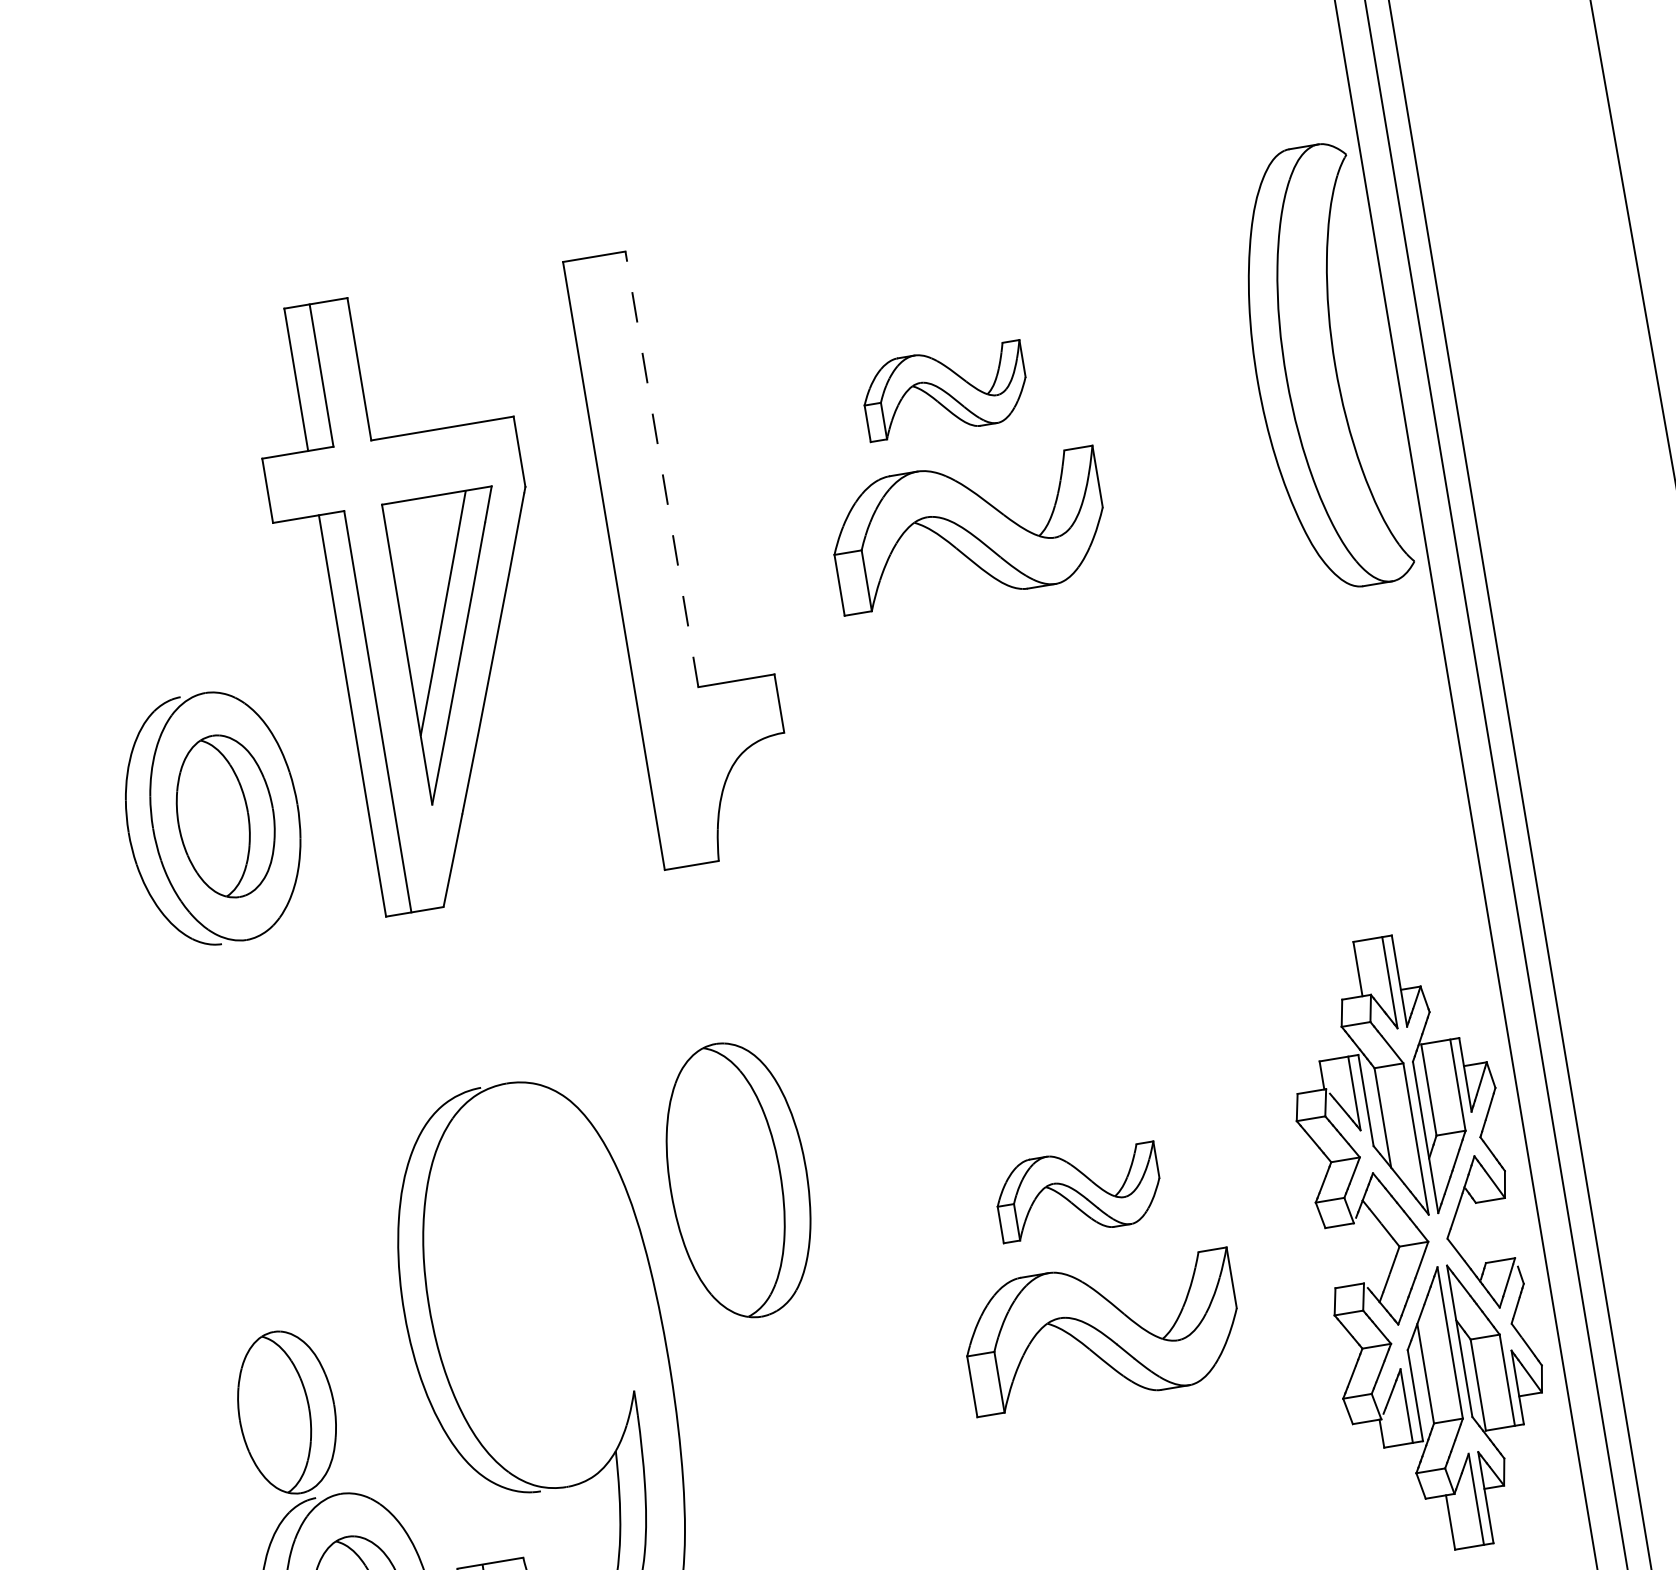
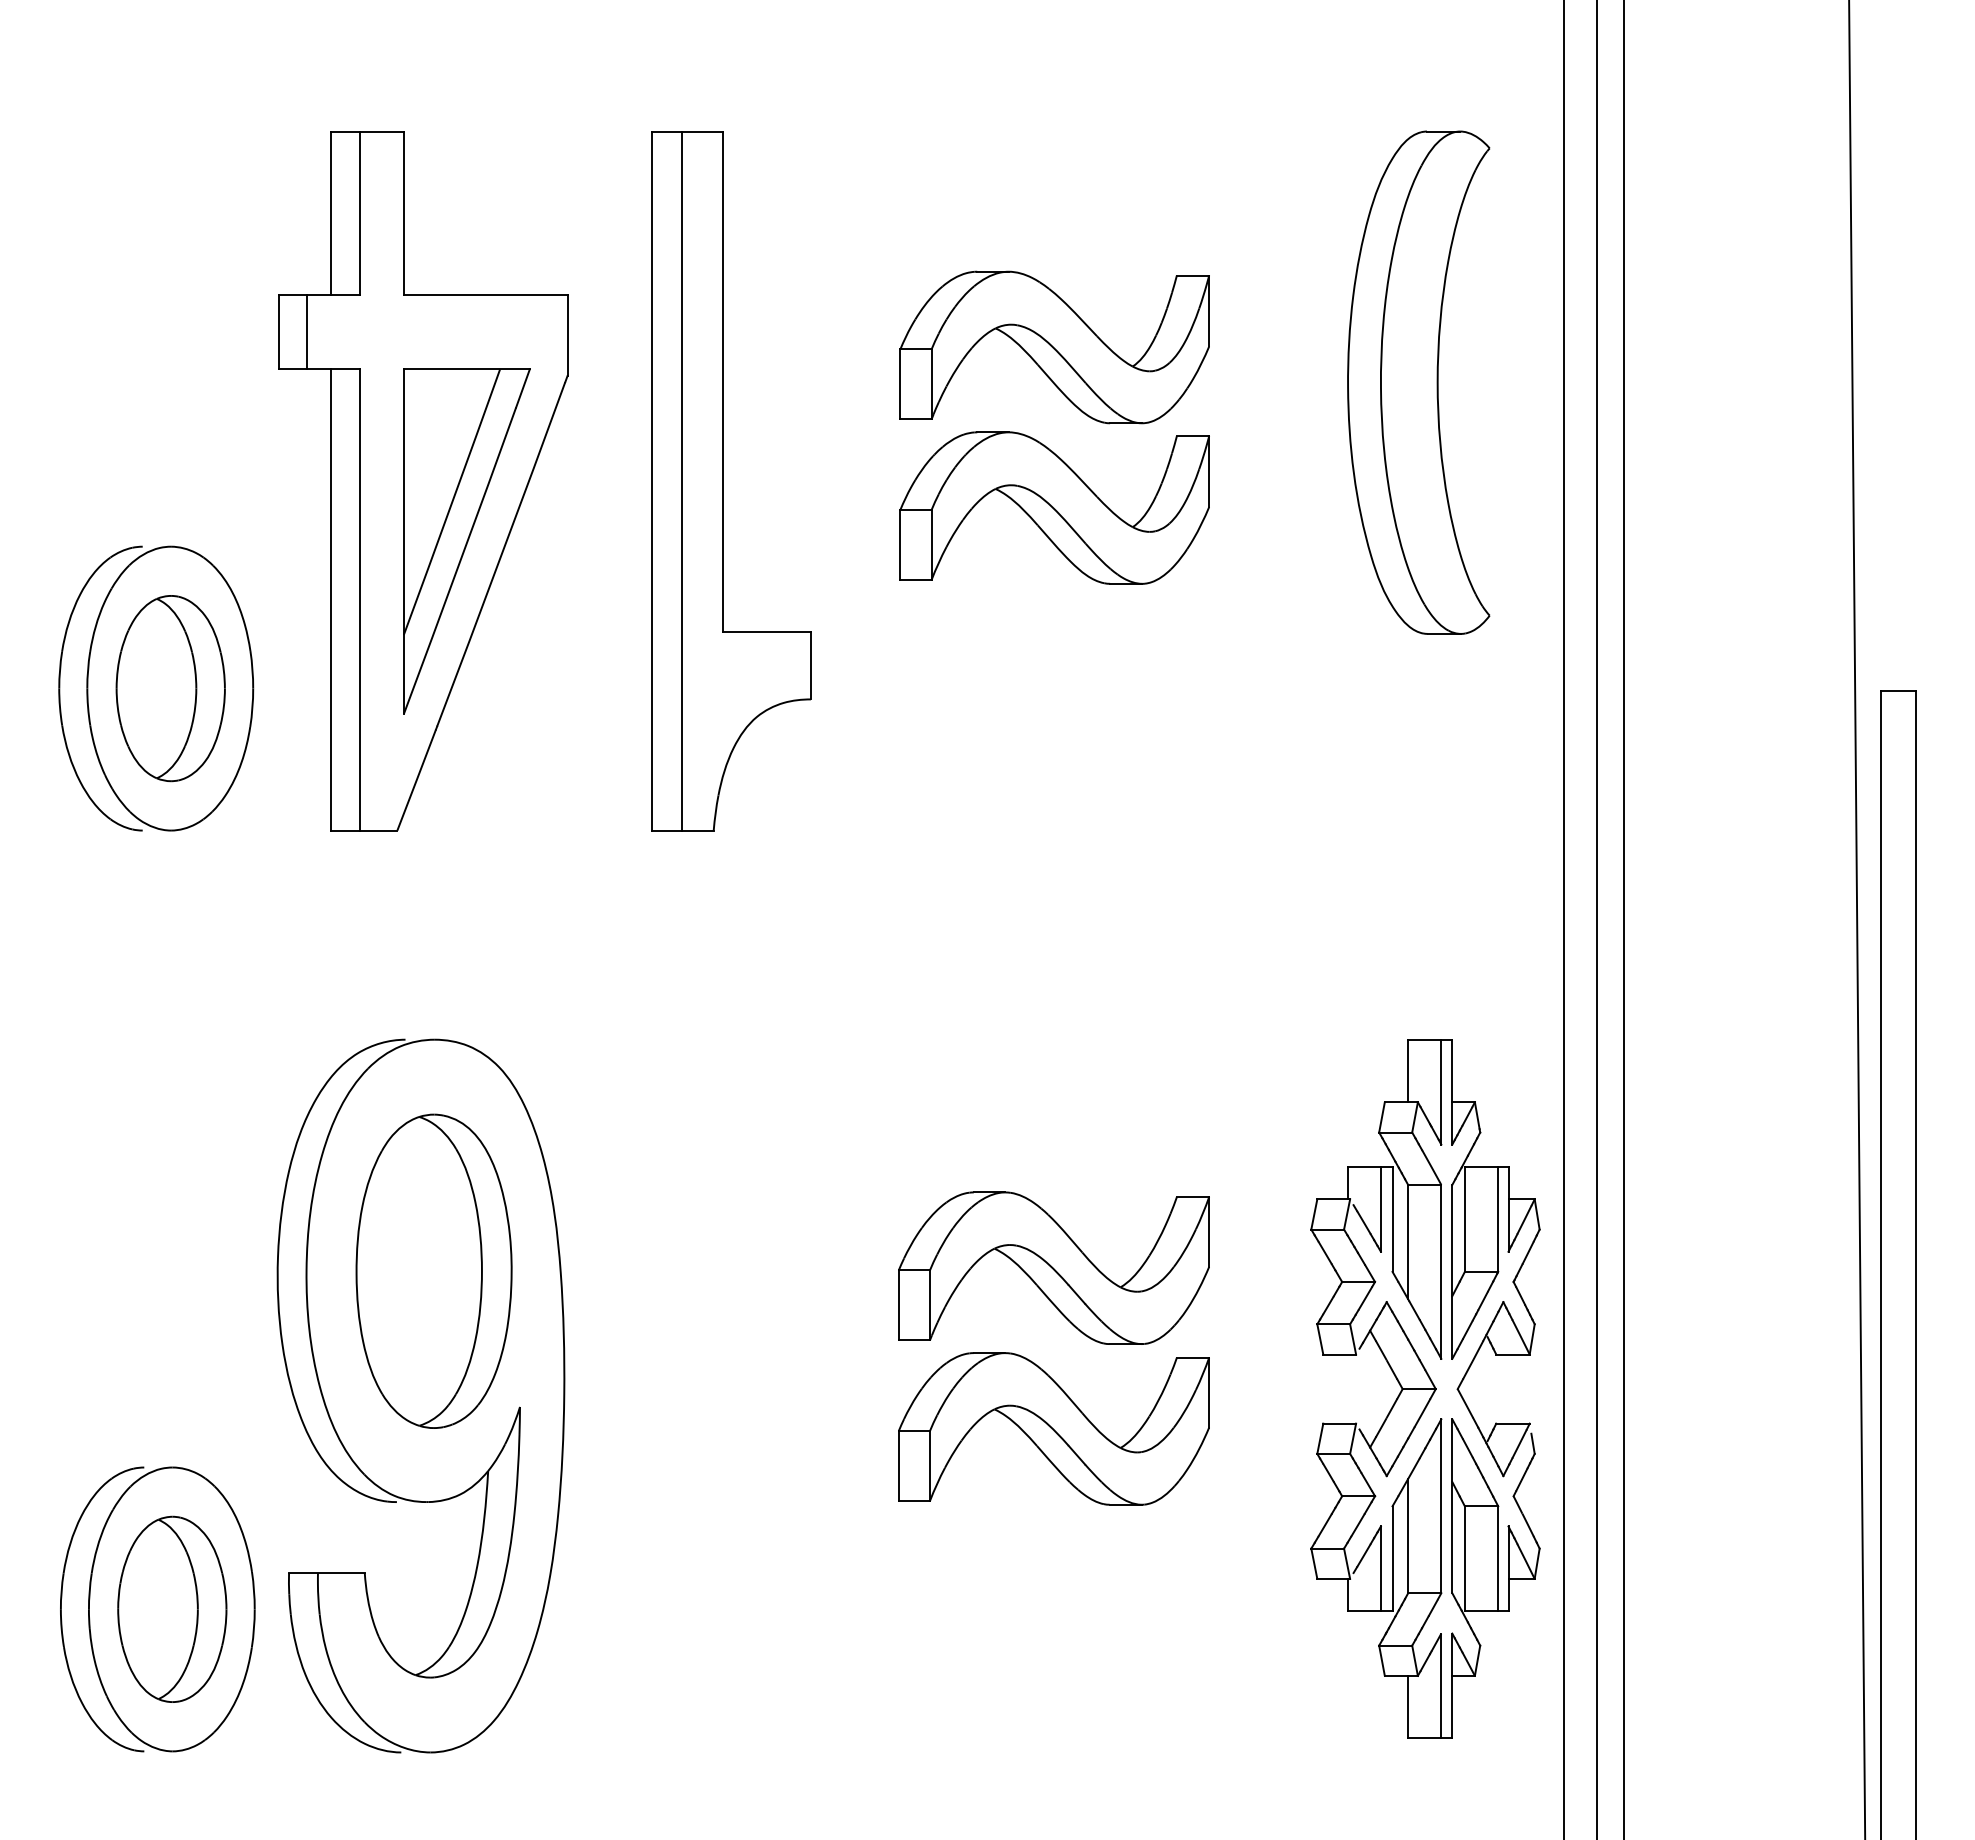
part: (1318, 368) -> (1418, 382), moved
part: (944, 391) -> (1054, 347), size x1.67
line: (661, 468) -> (723, 381), dashed -> solid
line: (292, 486) -> (307, 332), added
line: (640, 560) -> (682, 480), added
part: (737, 1179) -> (433, 1270), moved
part: (1078, 1191) -> (1053, 1267), size x1.67
part: (286, 1412) -> (127, 1366), removed

